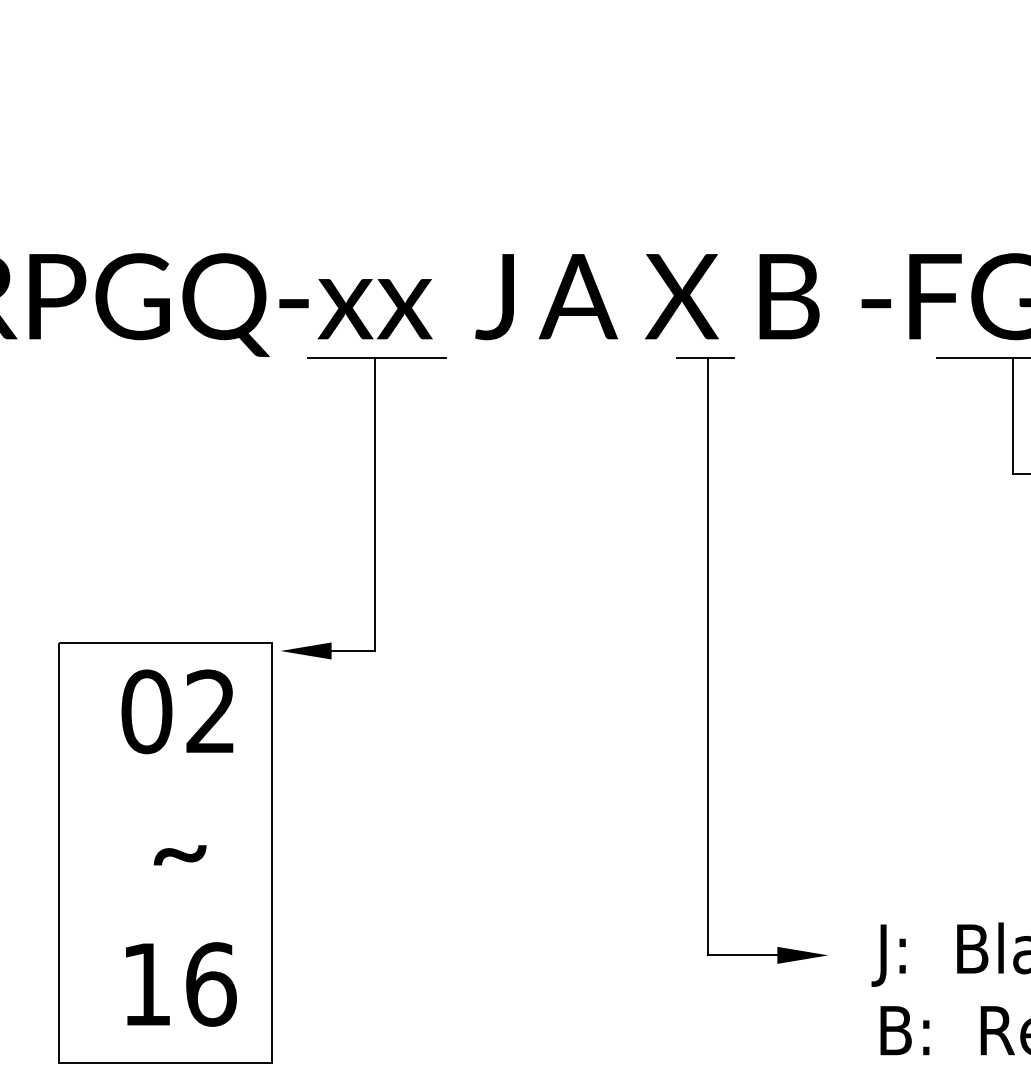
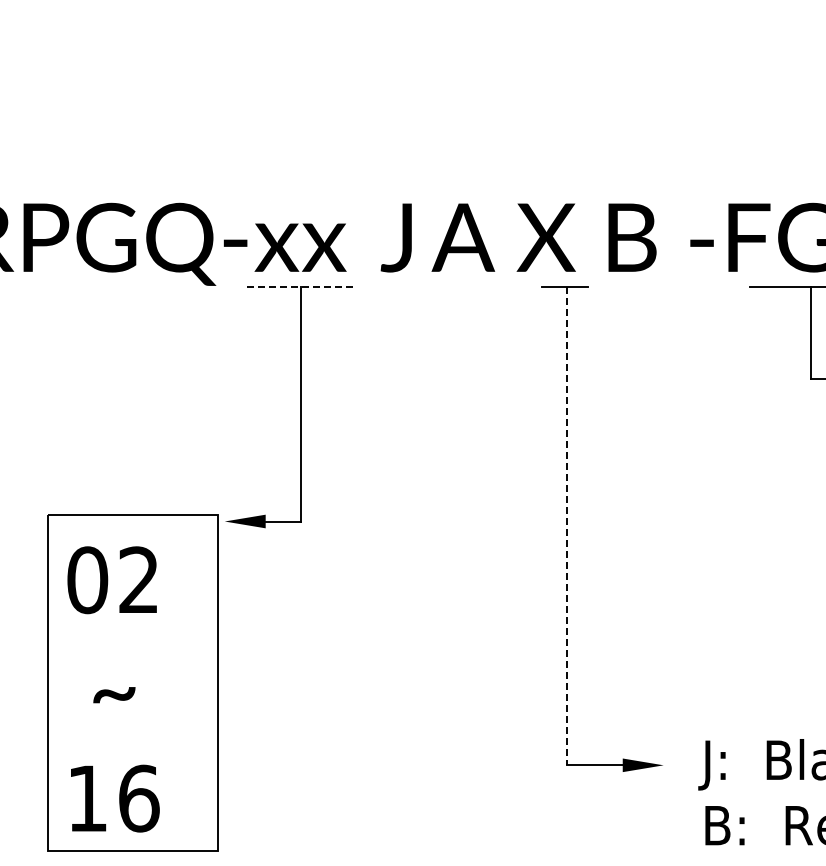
line: (377, 357) -> (302, 286), solid -> dashed
line: (708, 657) -> (567, 526), solid -> dashed
text: (179, 848) -> (113, 689), moved

